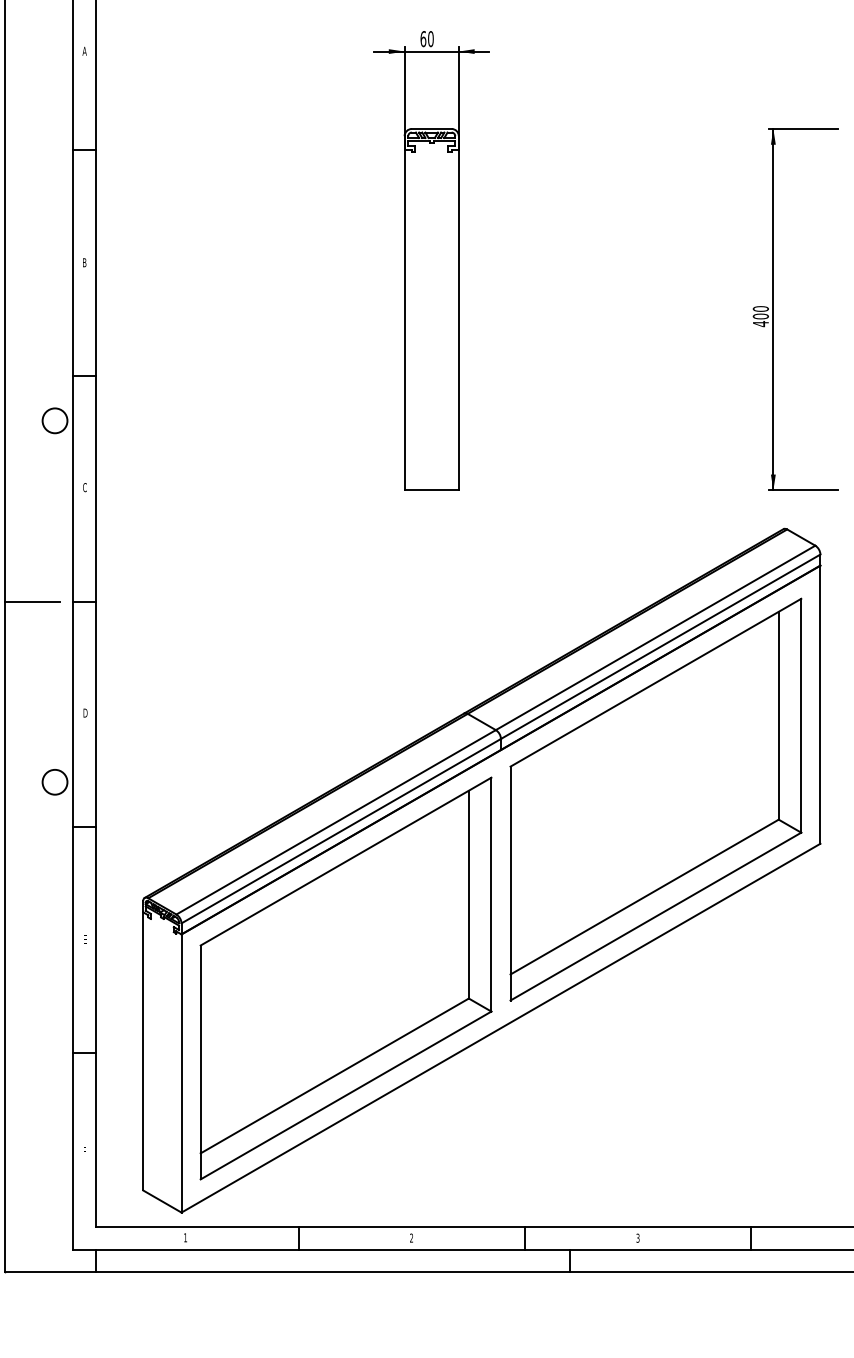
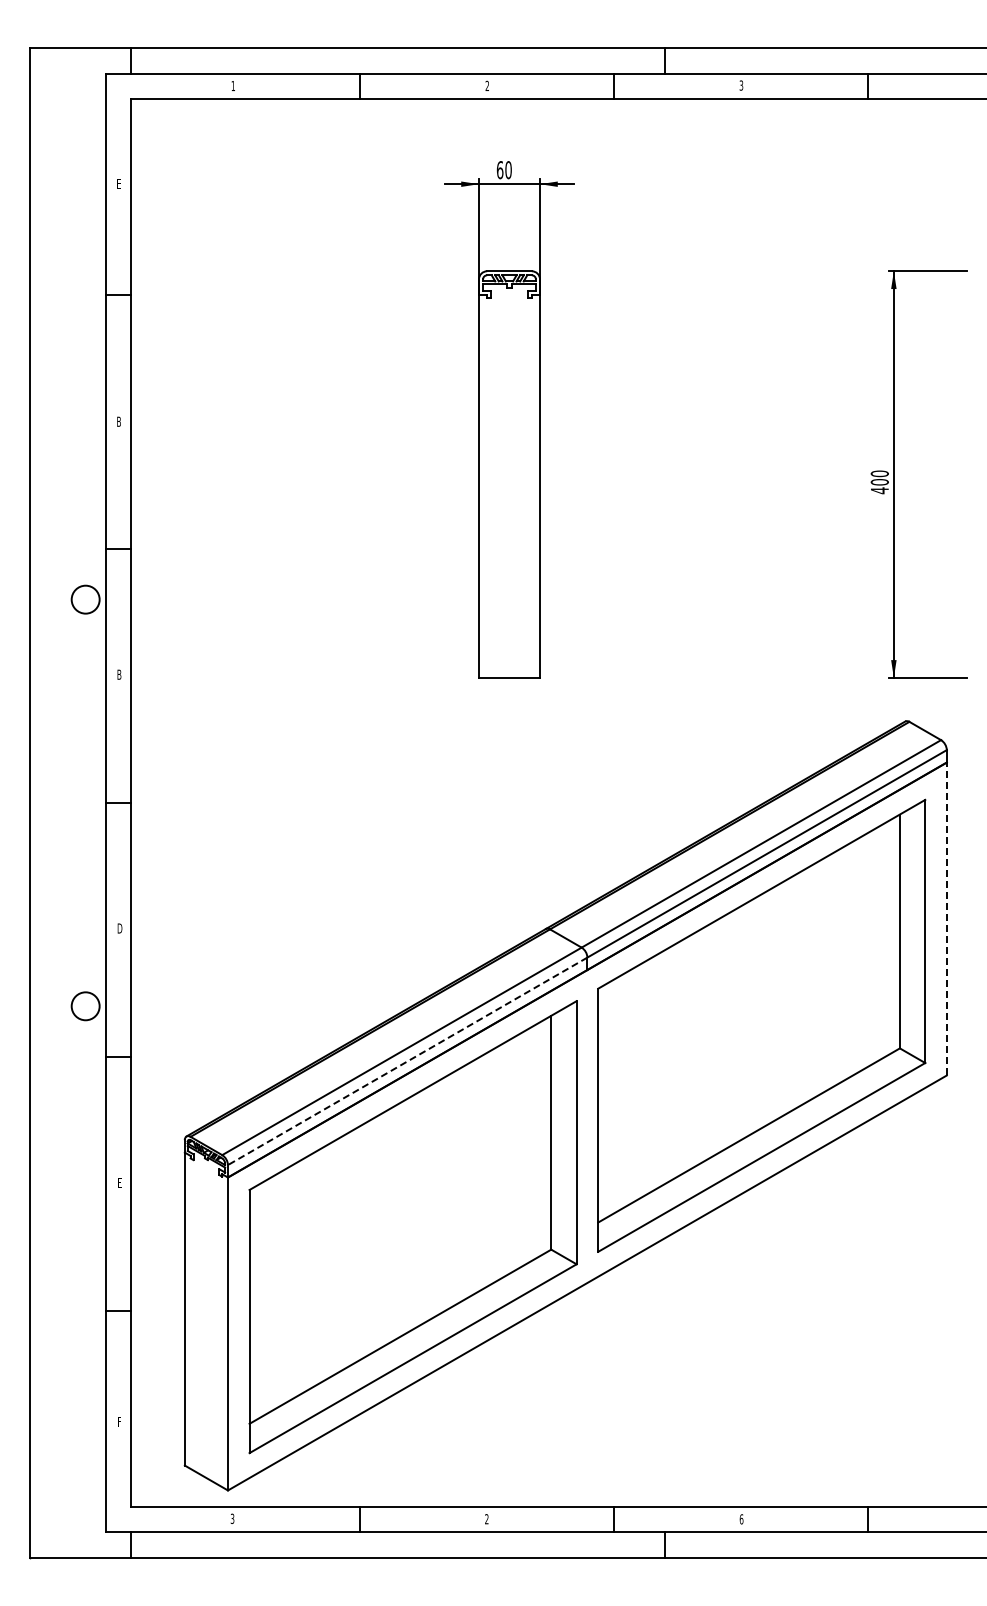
text: (84, 50) -> (118, 183), A -> E
text: (85, 487) -> (119, 674), C -> B
line: (31, 601) -> (59, 802), removed
line: (820, 704) -> (946, 918), solid -> dashed
line: (341, 831) -> (407, 1061), solid -> dashed
text: (185, 1237) -> (232, 1518), 1 -> 3
text: (637, 1238) -> (741, 1519), 3 -> 6

